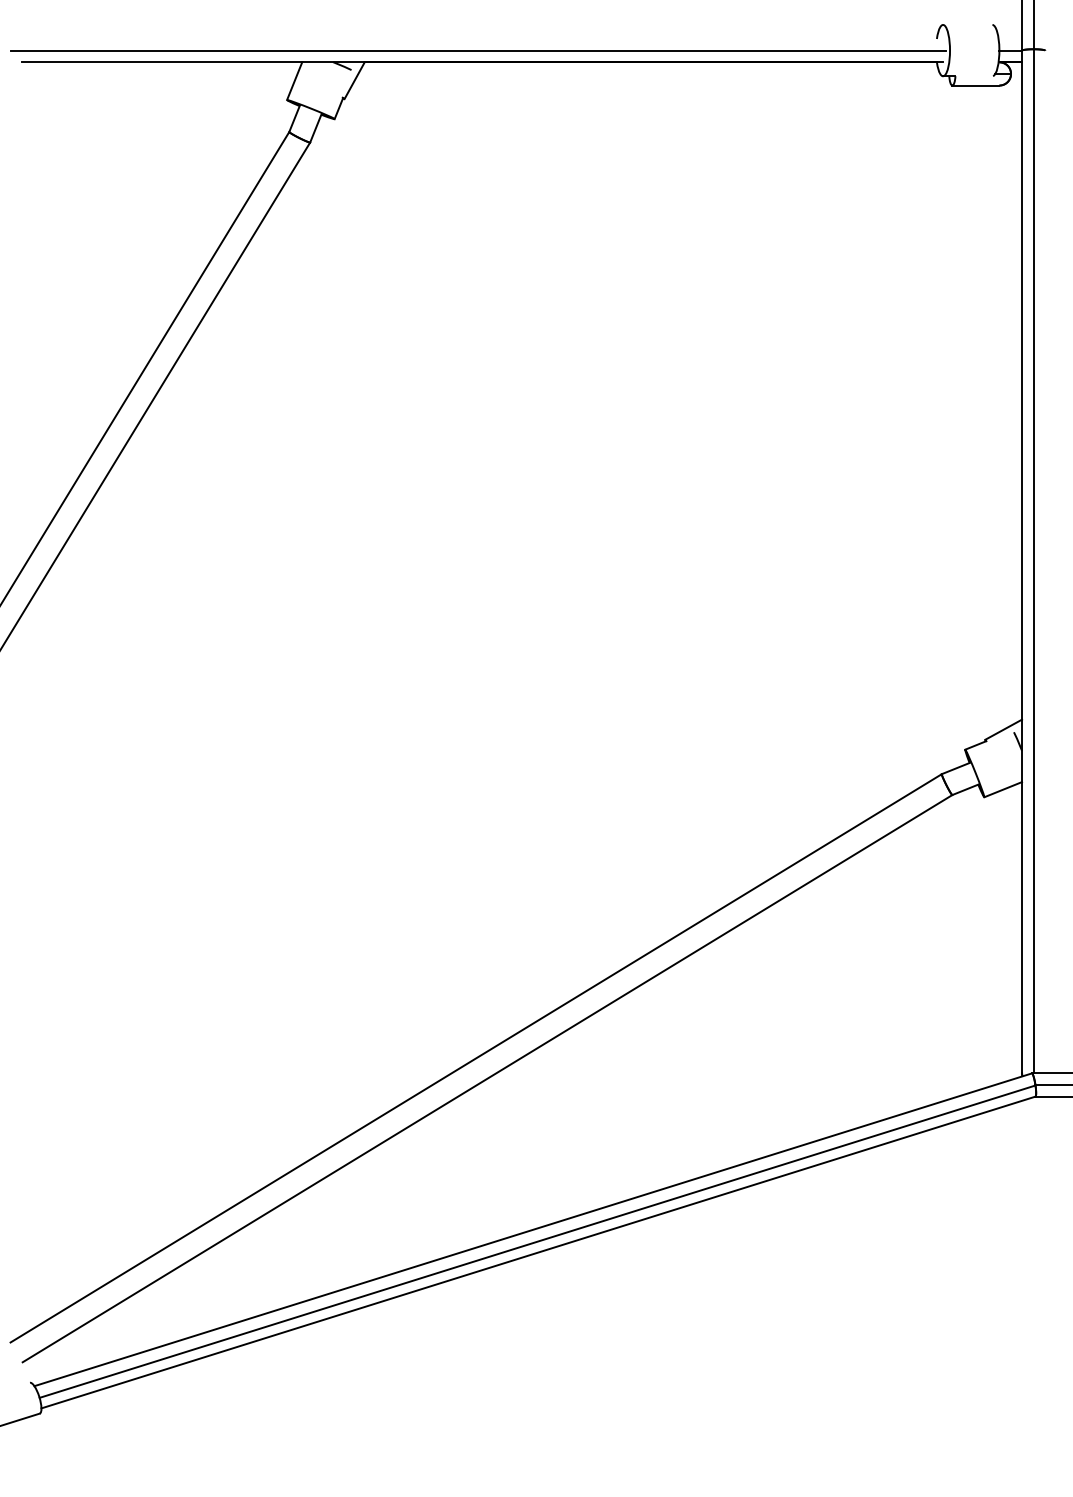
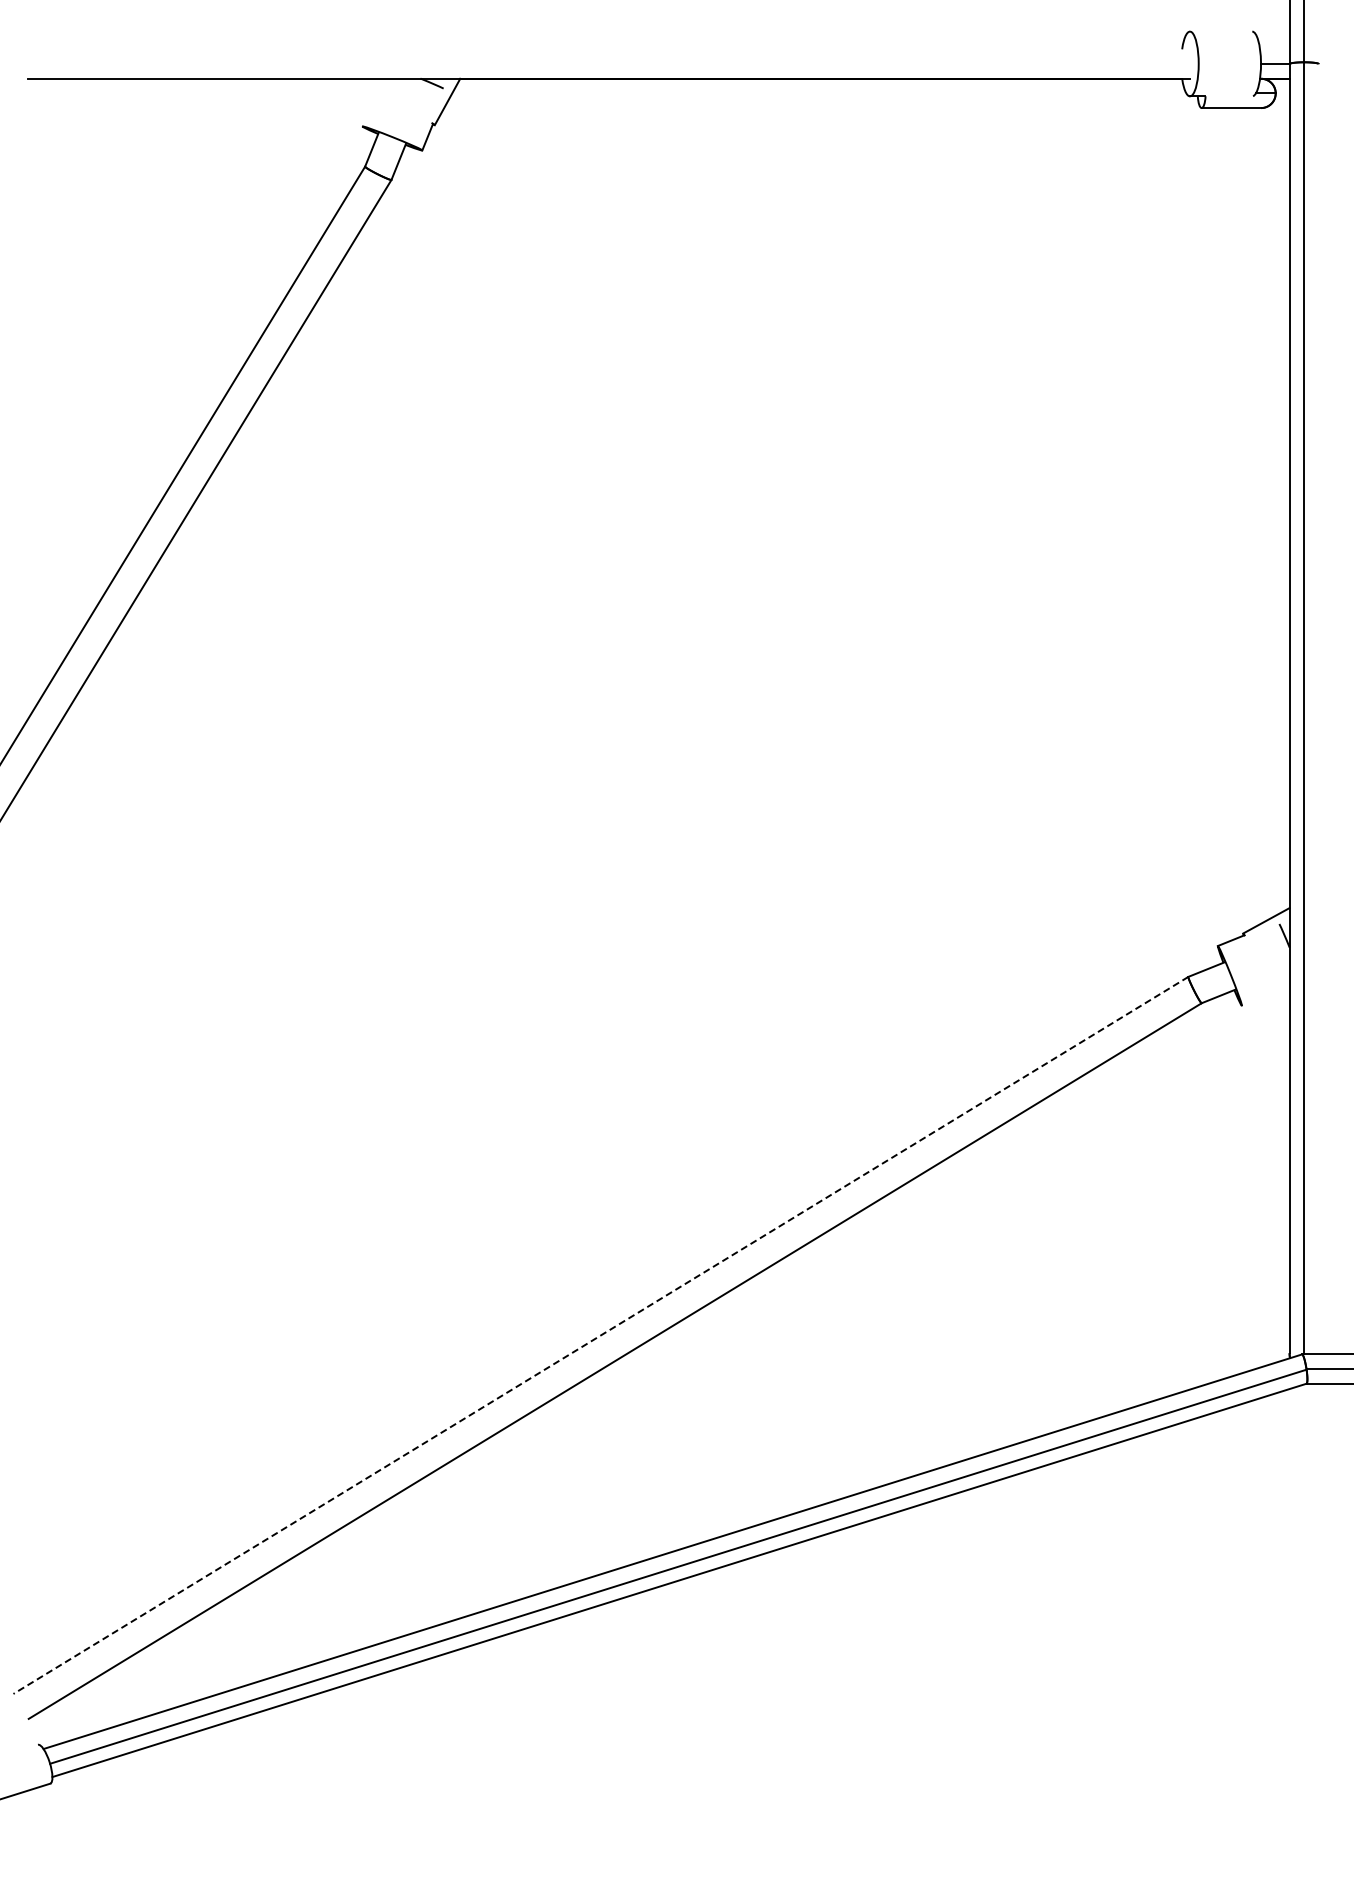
line: (478, 51) -> (603, 64), removed
line: (294, 81) -> (371, 102), removed
line: (1002, 789) -> (1265, 996), removed
line: (475, 1058) -> (600, 1335), solid -> dashed

